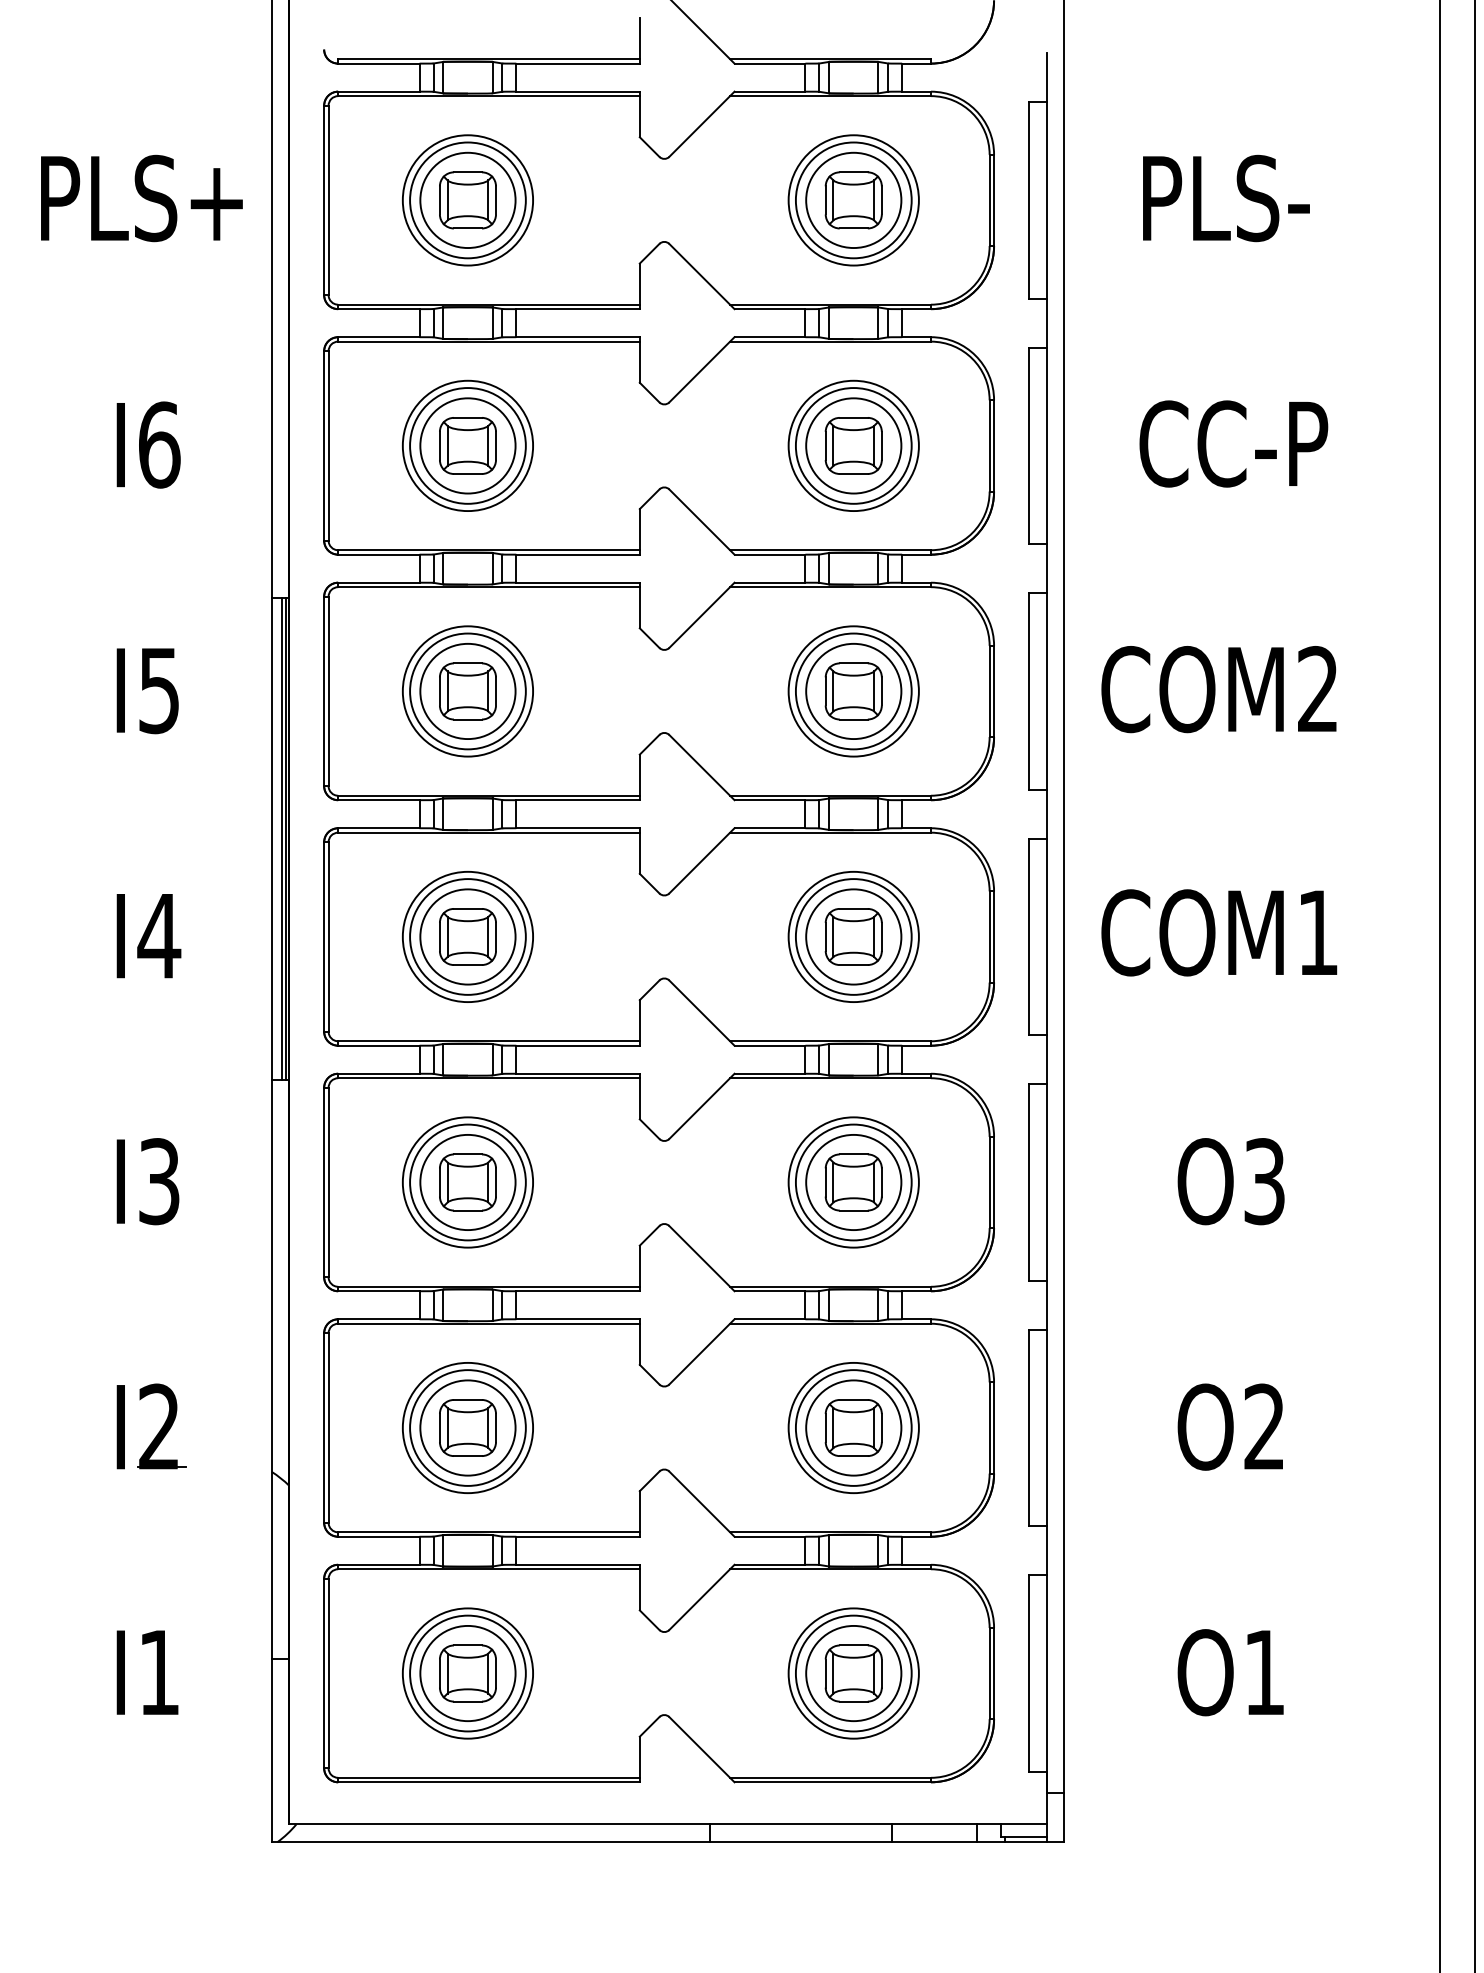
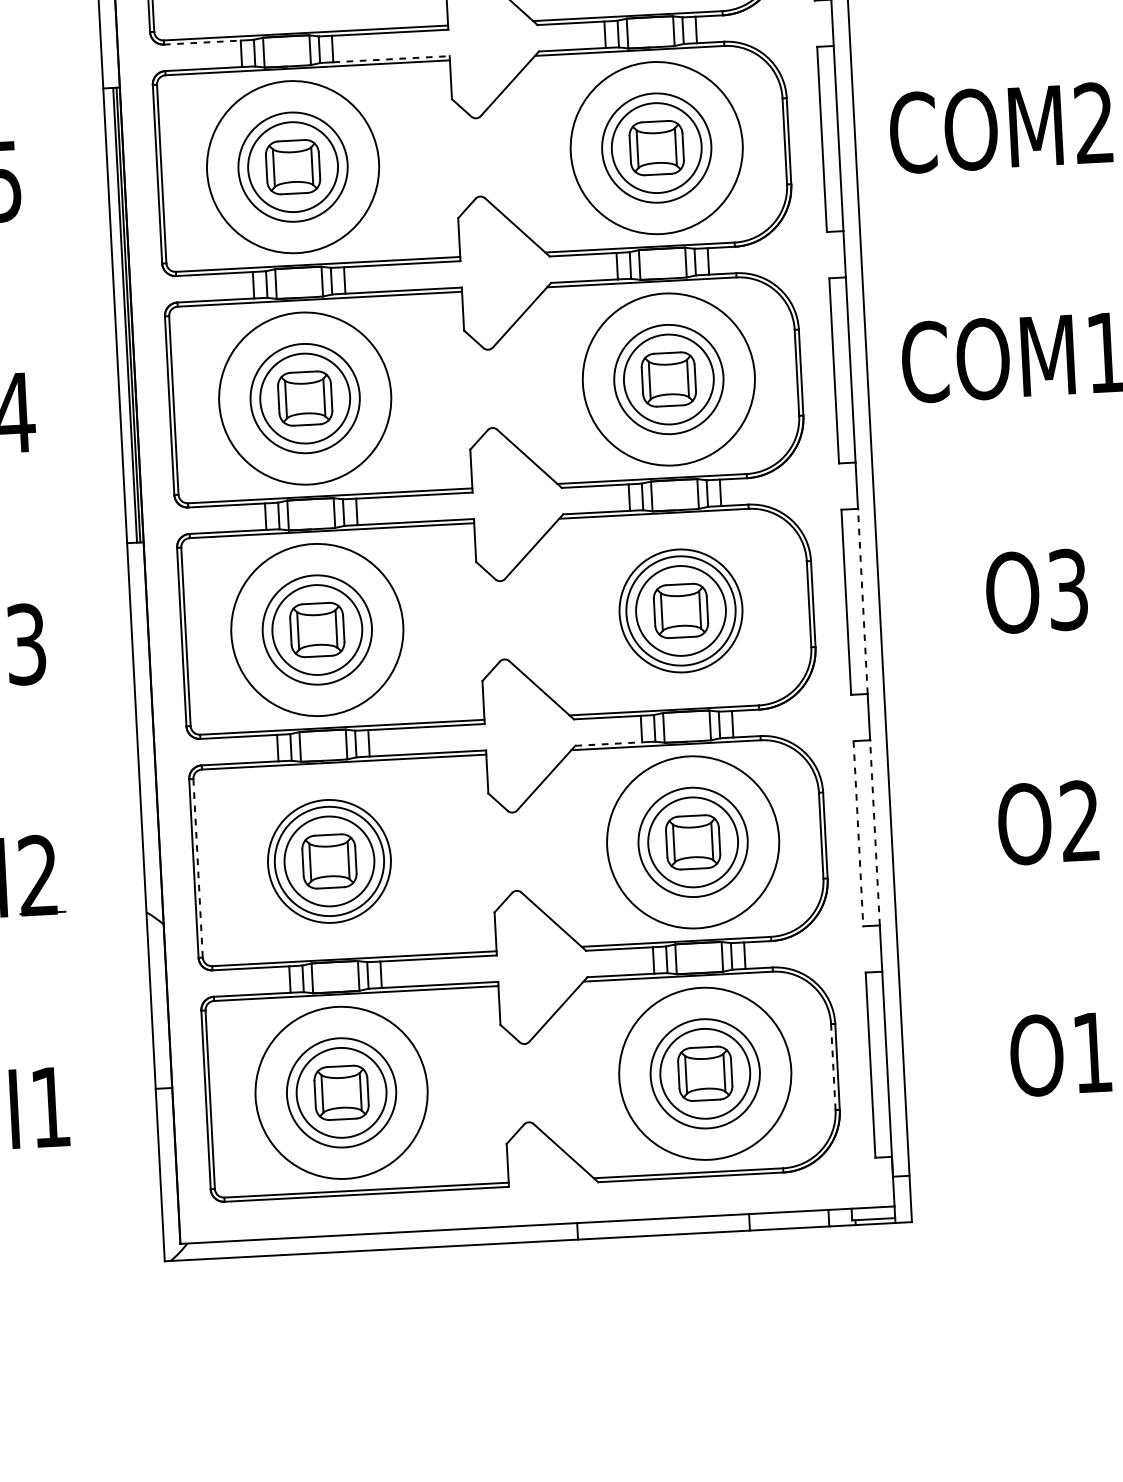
line: (378, 554) -> (201, 42), solid -> dashed
line: (578, 582) -> (391, 58), solid -> dashed
circle: (467, 691) -> (292, 167), size x1.4
circle: (853, 691) -> (656, 148), size x1.4
circle: (467, 936) -> (304, 398), size x1.4
circle: (853, 936) -> (668, 379), size x1.4
circle: (467, 1182) -> (316, 630), size x1.4
line: (1046, 1182) -> (862, 601), solid -> dashed
line: (770, 1319) -> (609, 744), solid -> dashed
circle: (853, 1427) -> (692, 841), size x1.4
line: (1046, 1427) -> (874, 832), solid -> dashed
line: (328, 1428) -> (198, 868), solid -> dashed
line: (1029, 1428) -> (858, 834), solid -> dashed
circle: (467, 1673) -> (341, 1092), size x1.4
circle: (853, 1673) -> (705, 1073), size x1.4
line: (989, 1673) -> (833, 1067), solid -> dashed

